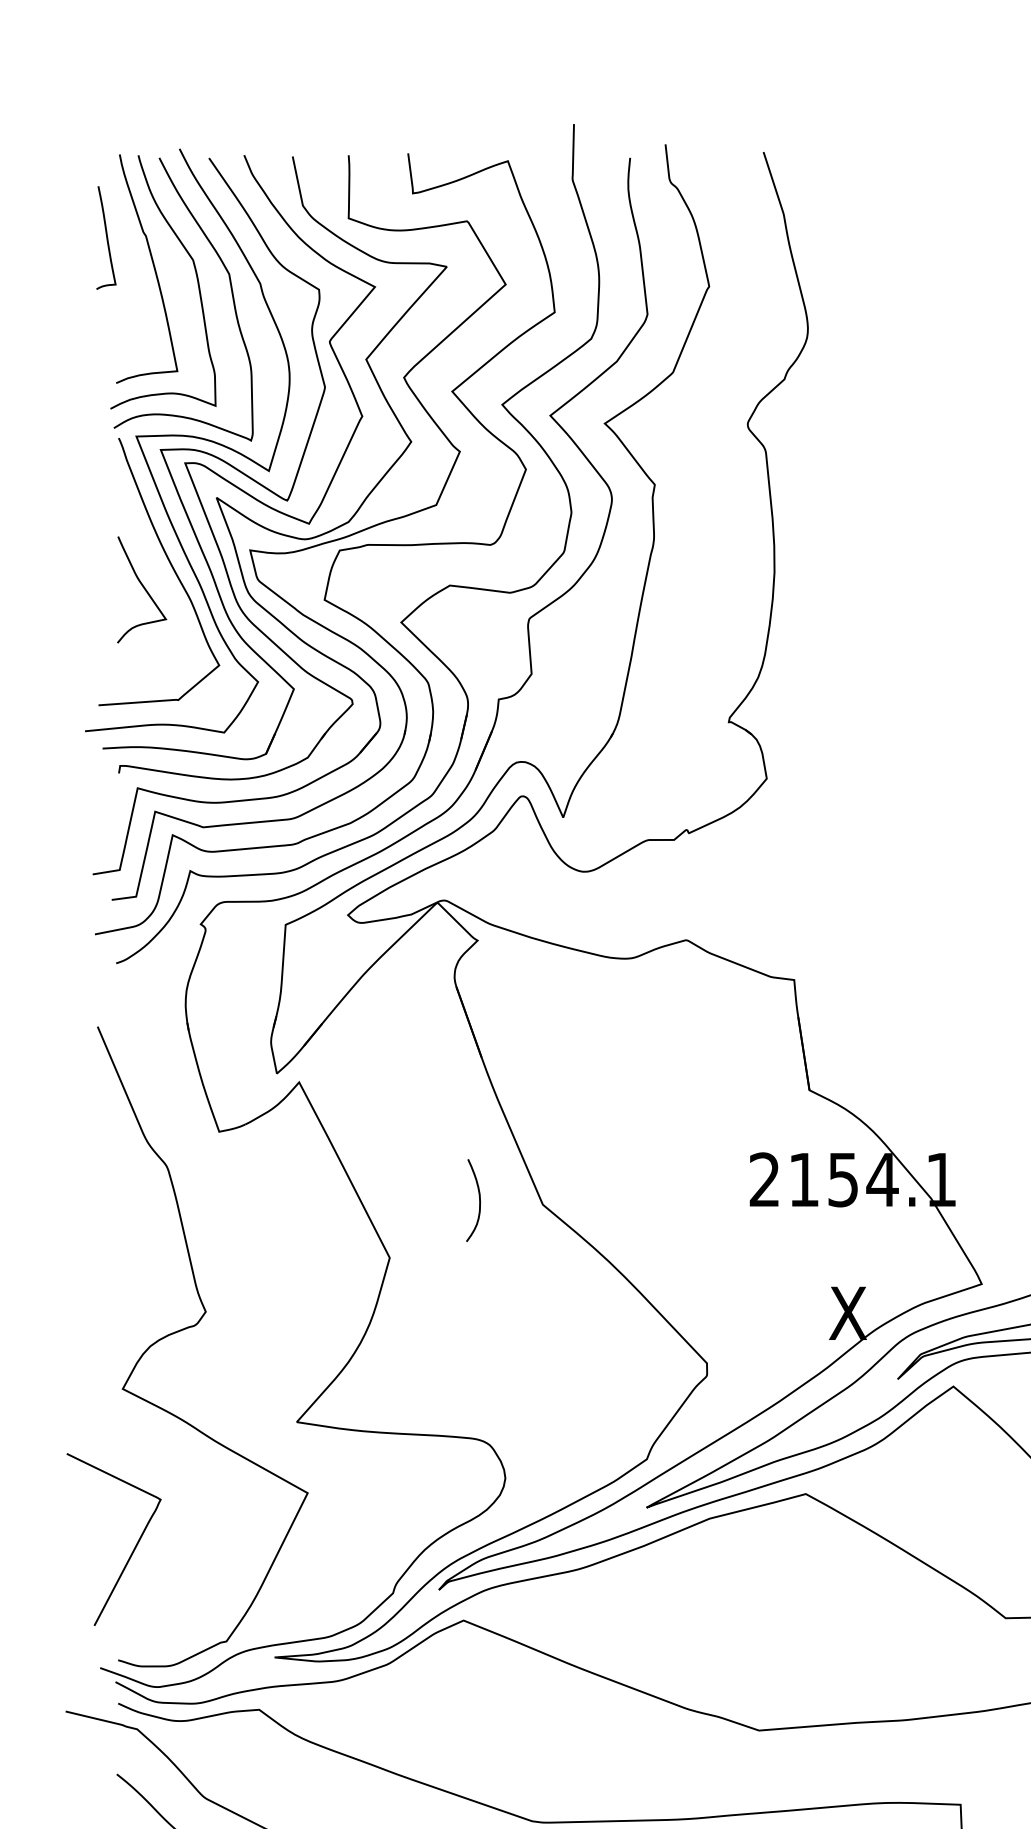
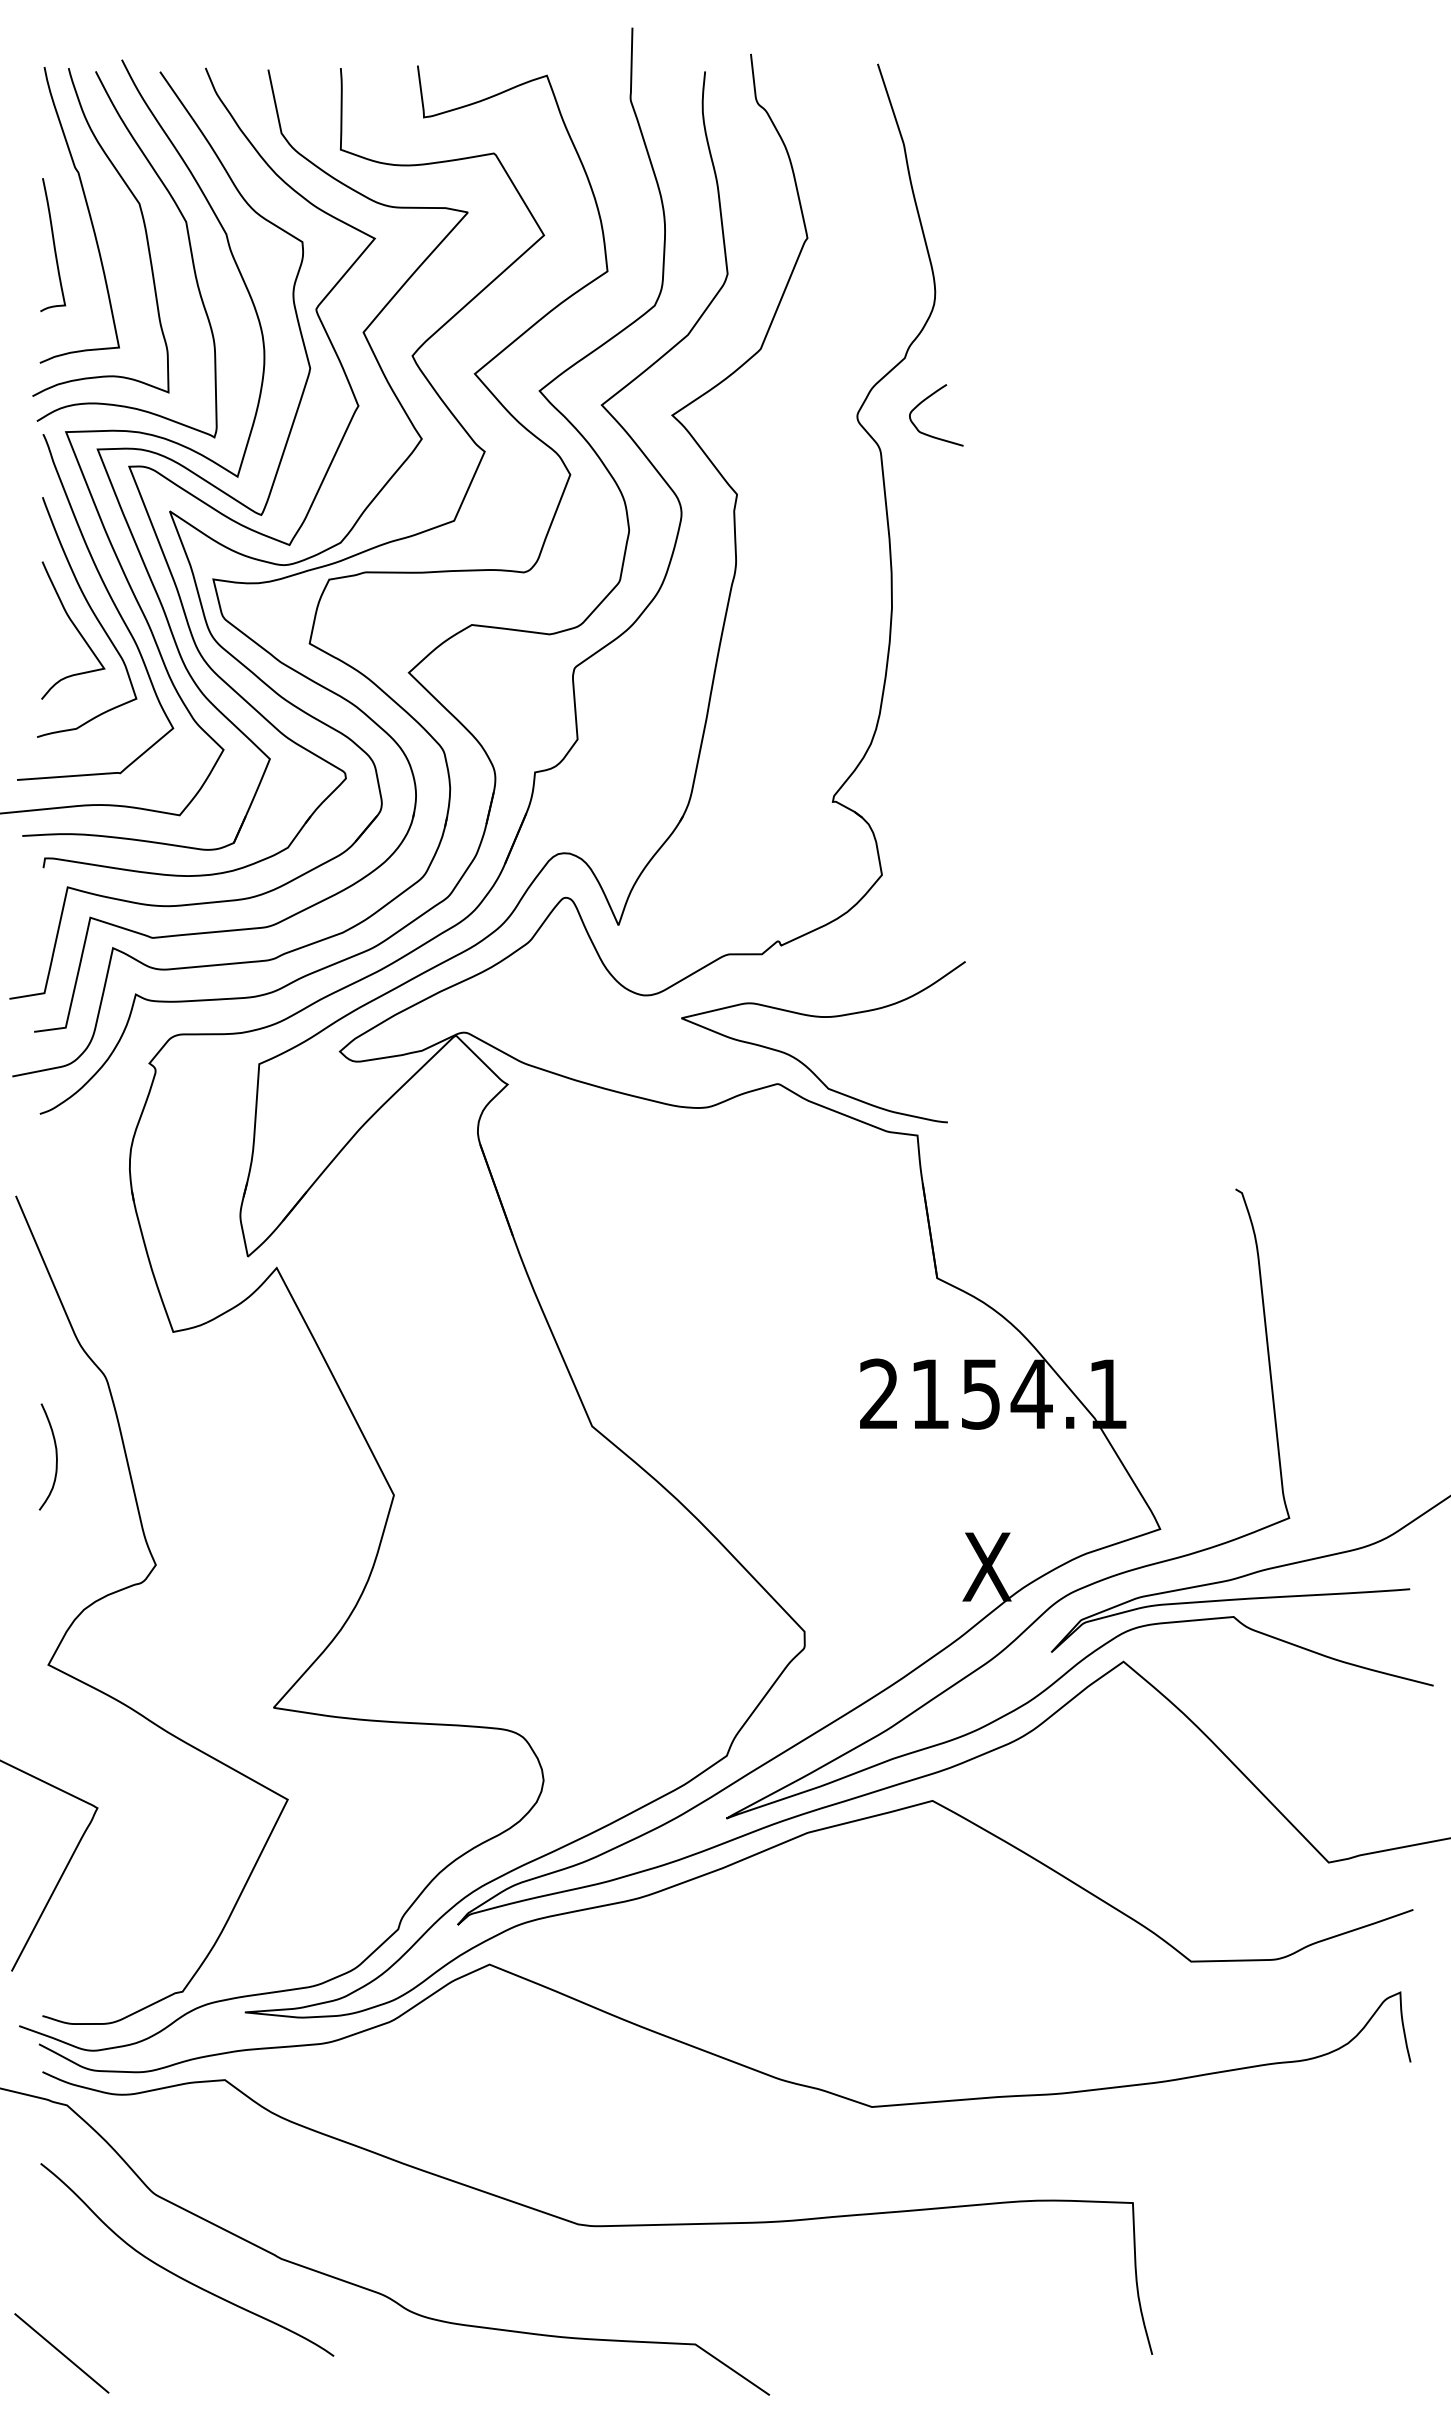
curve: (106, 238) -> (53, 245), moved
curve: (799, 412) -> (924, 401), added
curve: (156, 576) -> (92, 613), added
curve: (721, 888) -> (823, 1017), added
curve: (479, 1200) -> (55, 1456), moved

